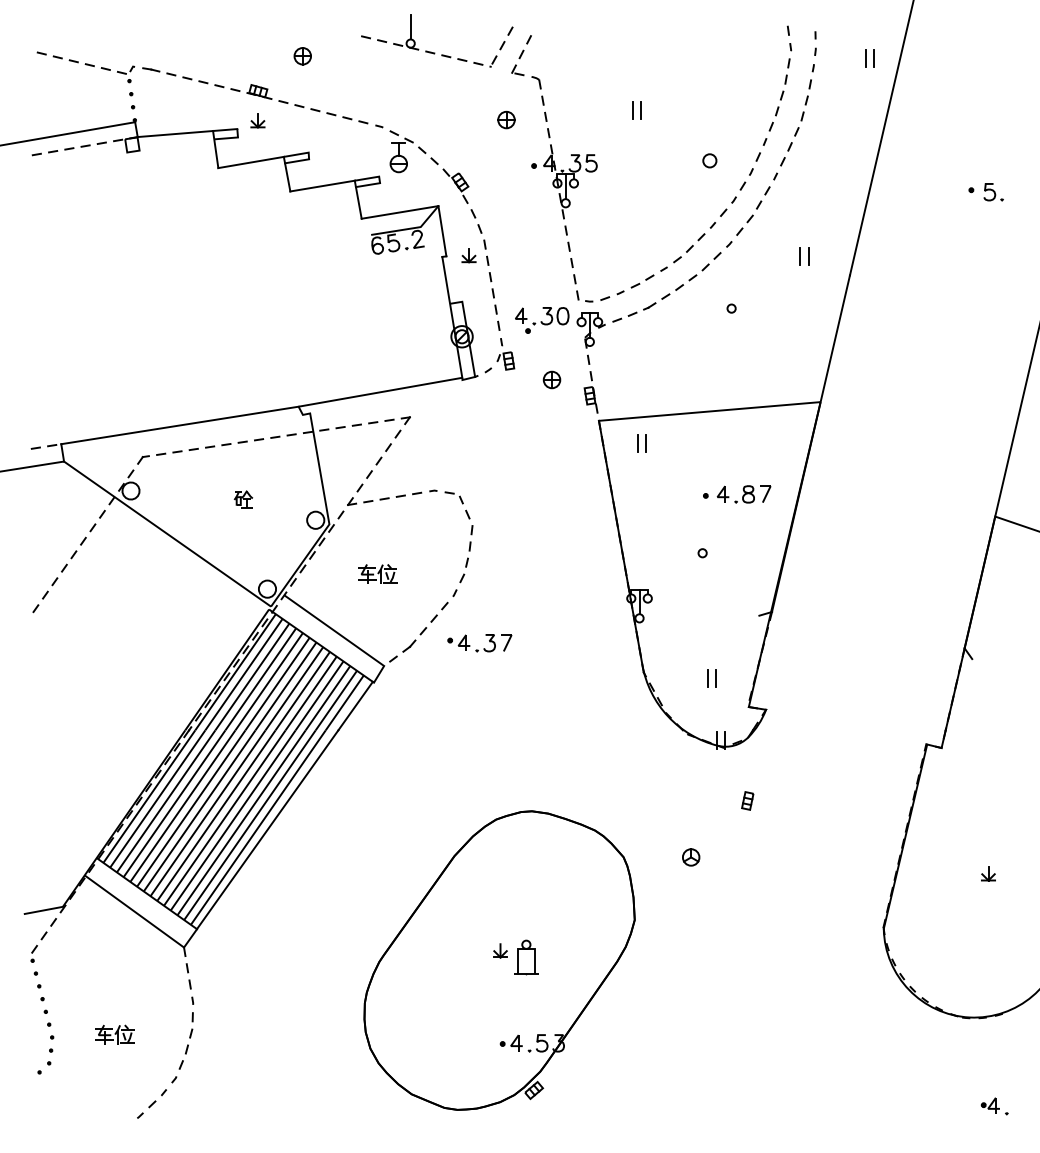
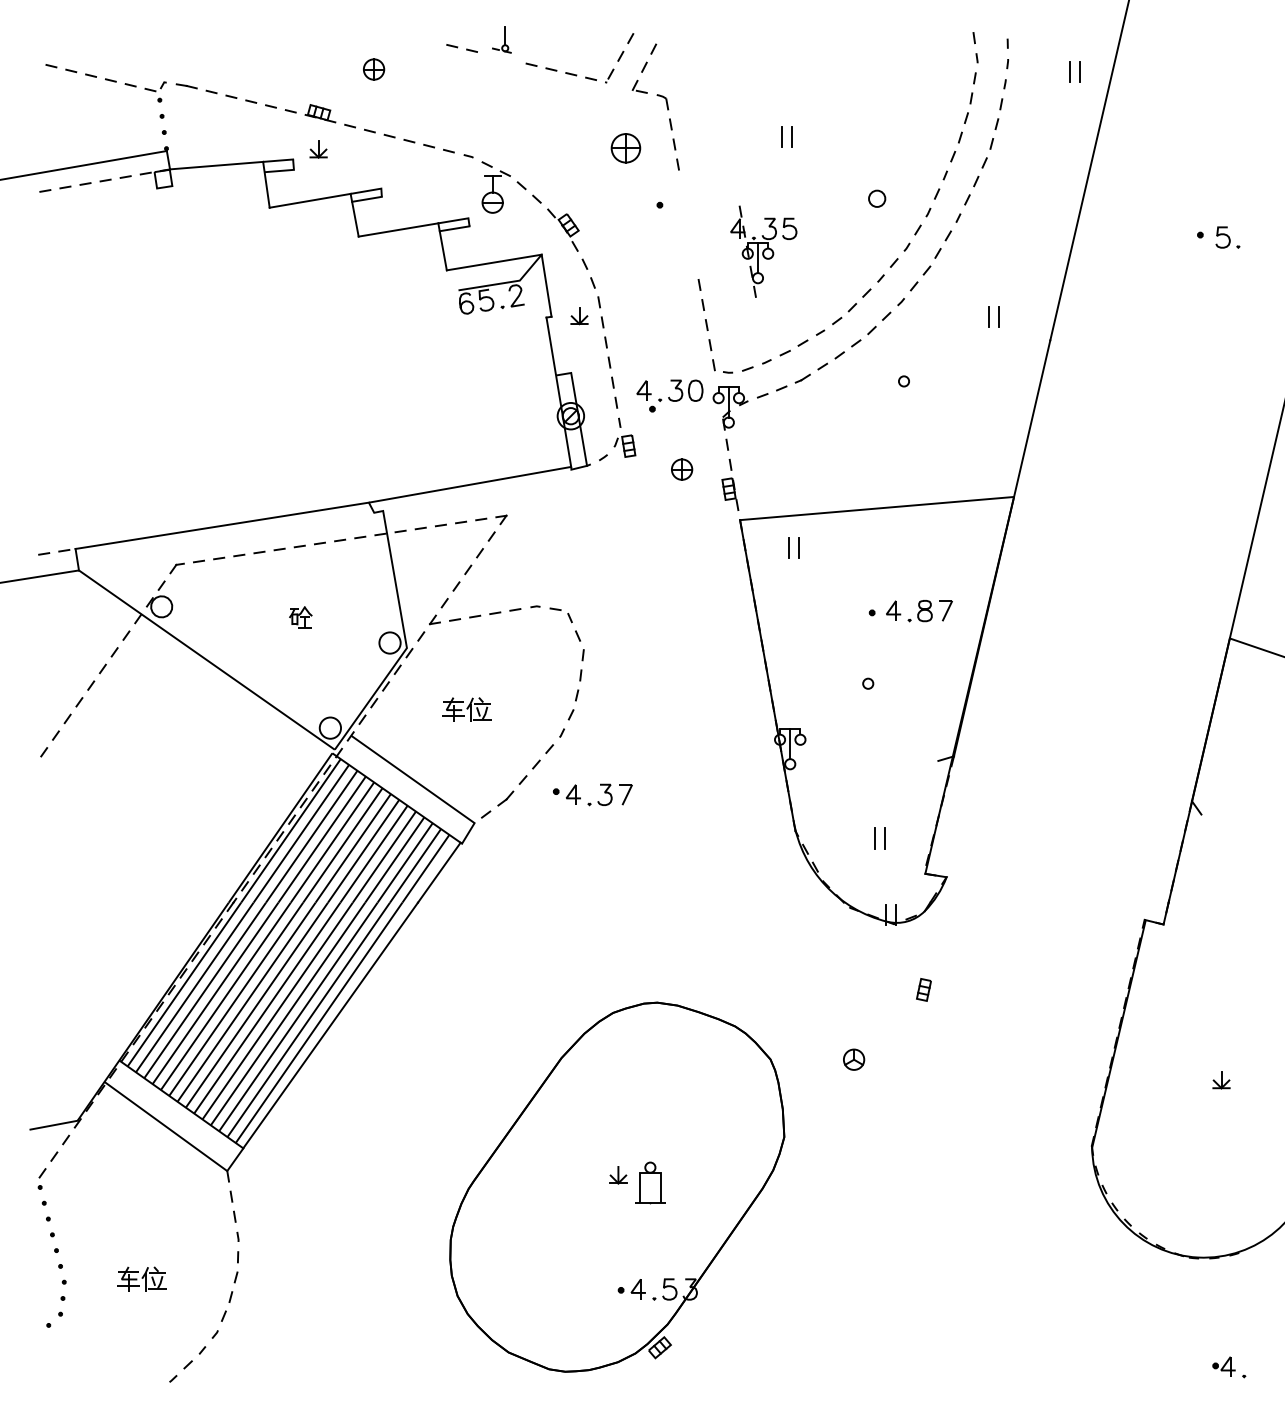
part: (405, 31) -> (501, 39), size x0.6
part: (506, 120) -> (625, 148), size x1.4
part: (570, 181) -> (763, 251), moved

